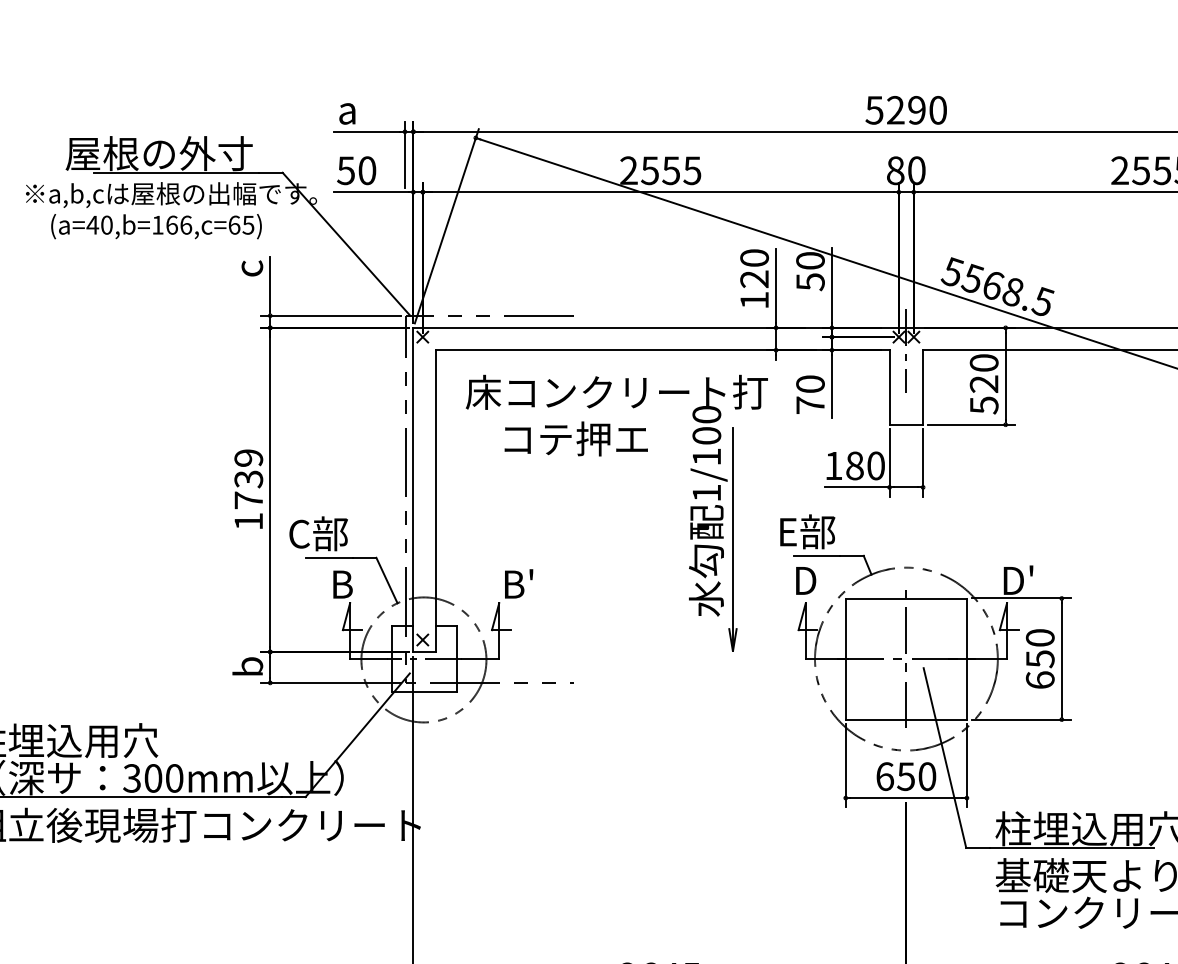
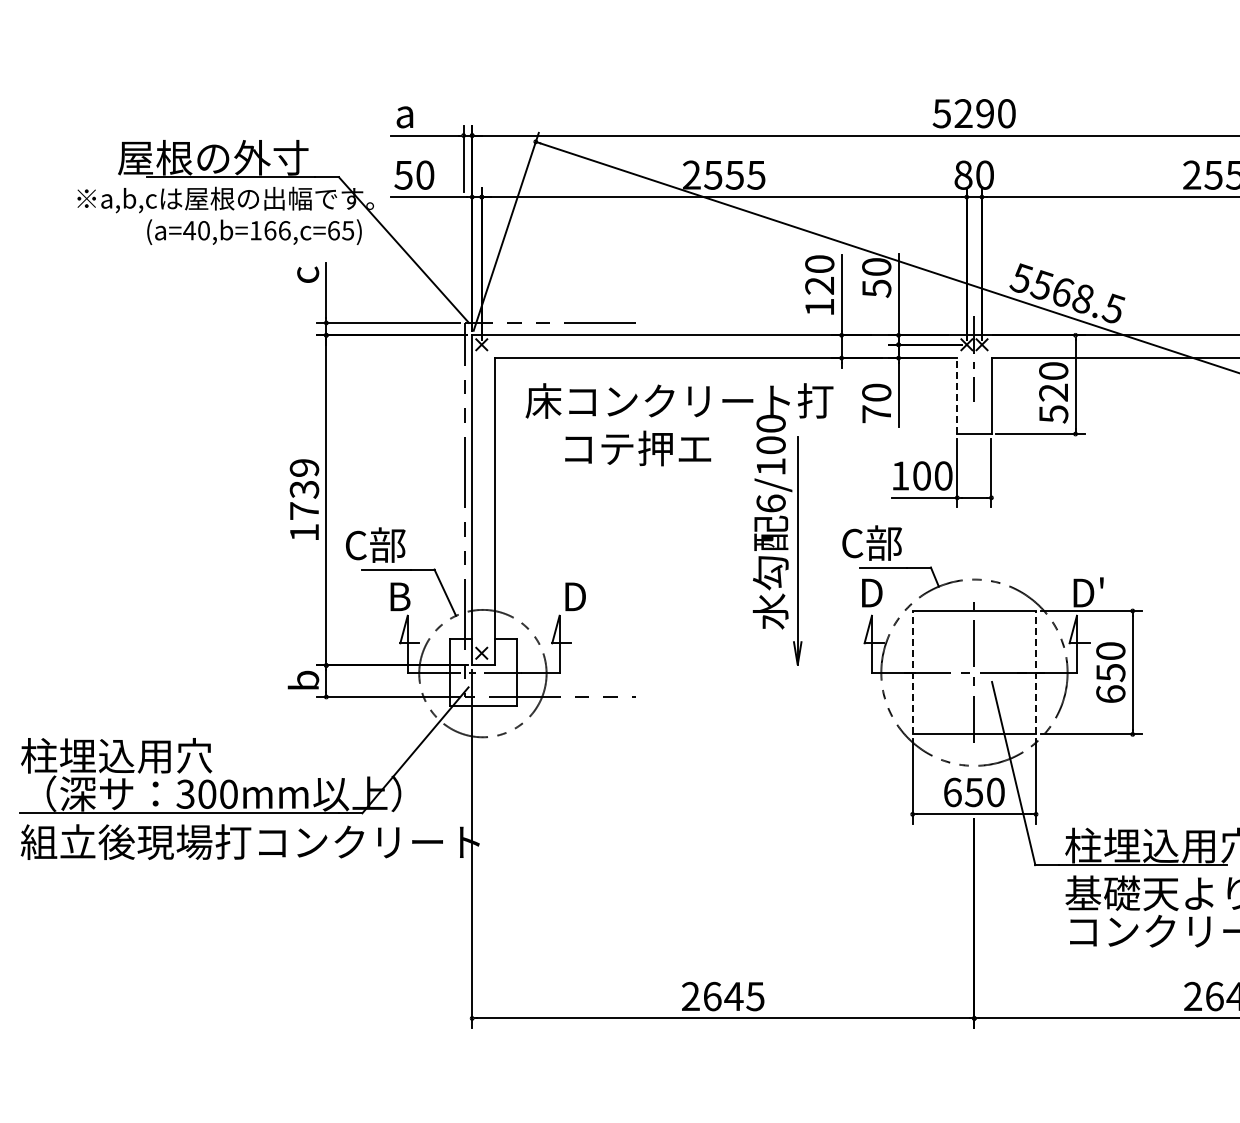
text: (156, 225) -> (254, 231), moved
line: (889, 387) -> (957, 396), solid -> dashed
text: (855, 465) -> (922, 475), 180 -> 100
text: (706, 492) -> (770, 503), 1/100 -> 6/100
text: (786, 532) -> (852, 543), E部 -> C部
text: (520, 583) -> (581, 595), B' -> D
line: (845, 658) -> (912, 672), solid -> dashed
line: (967, 658) -> (1036, 672), solid -> dashed

